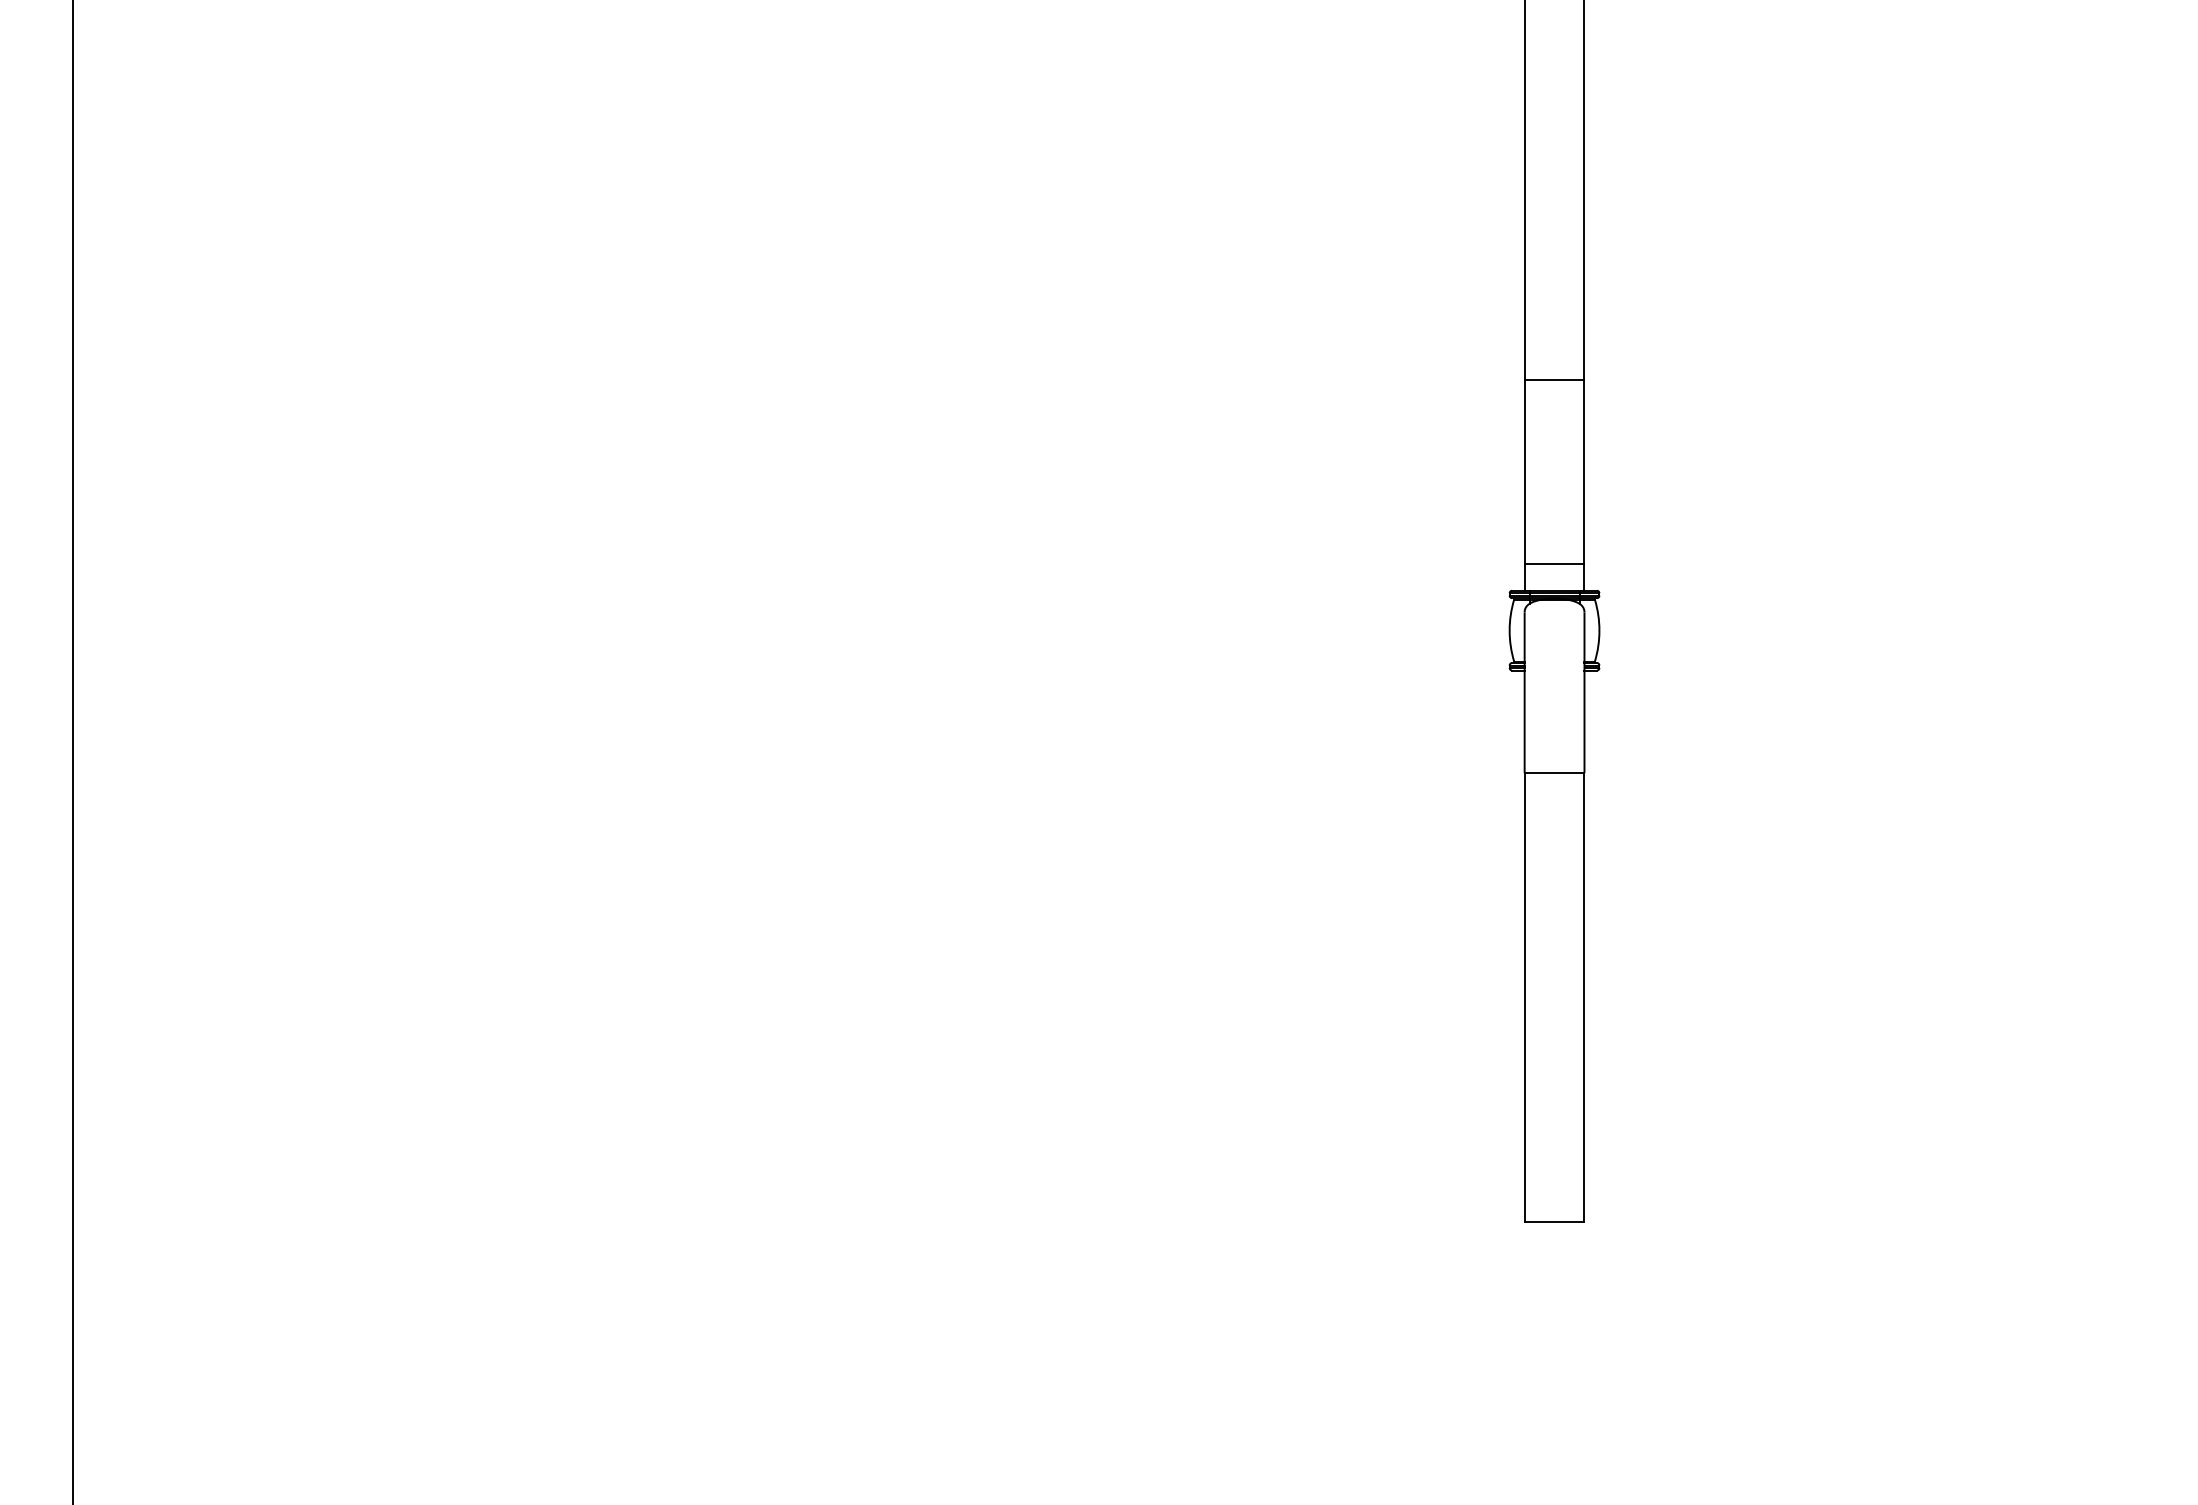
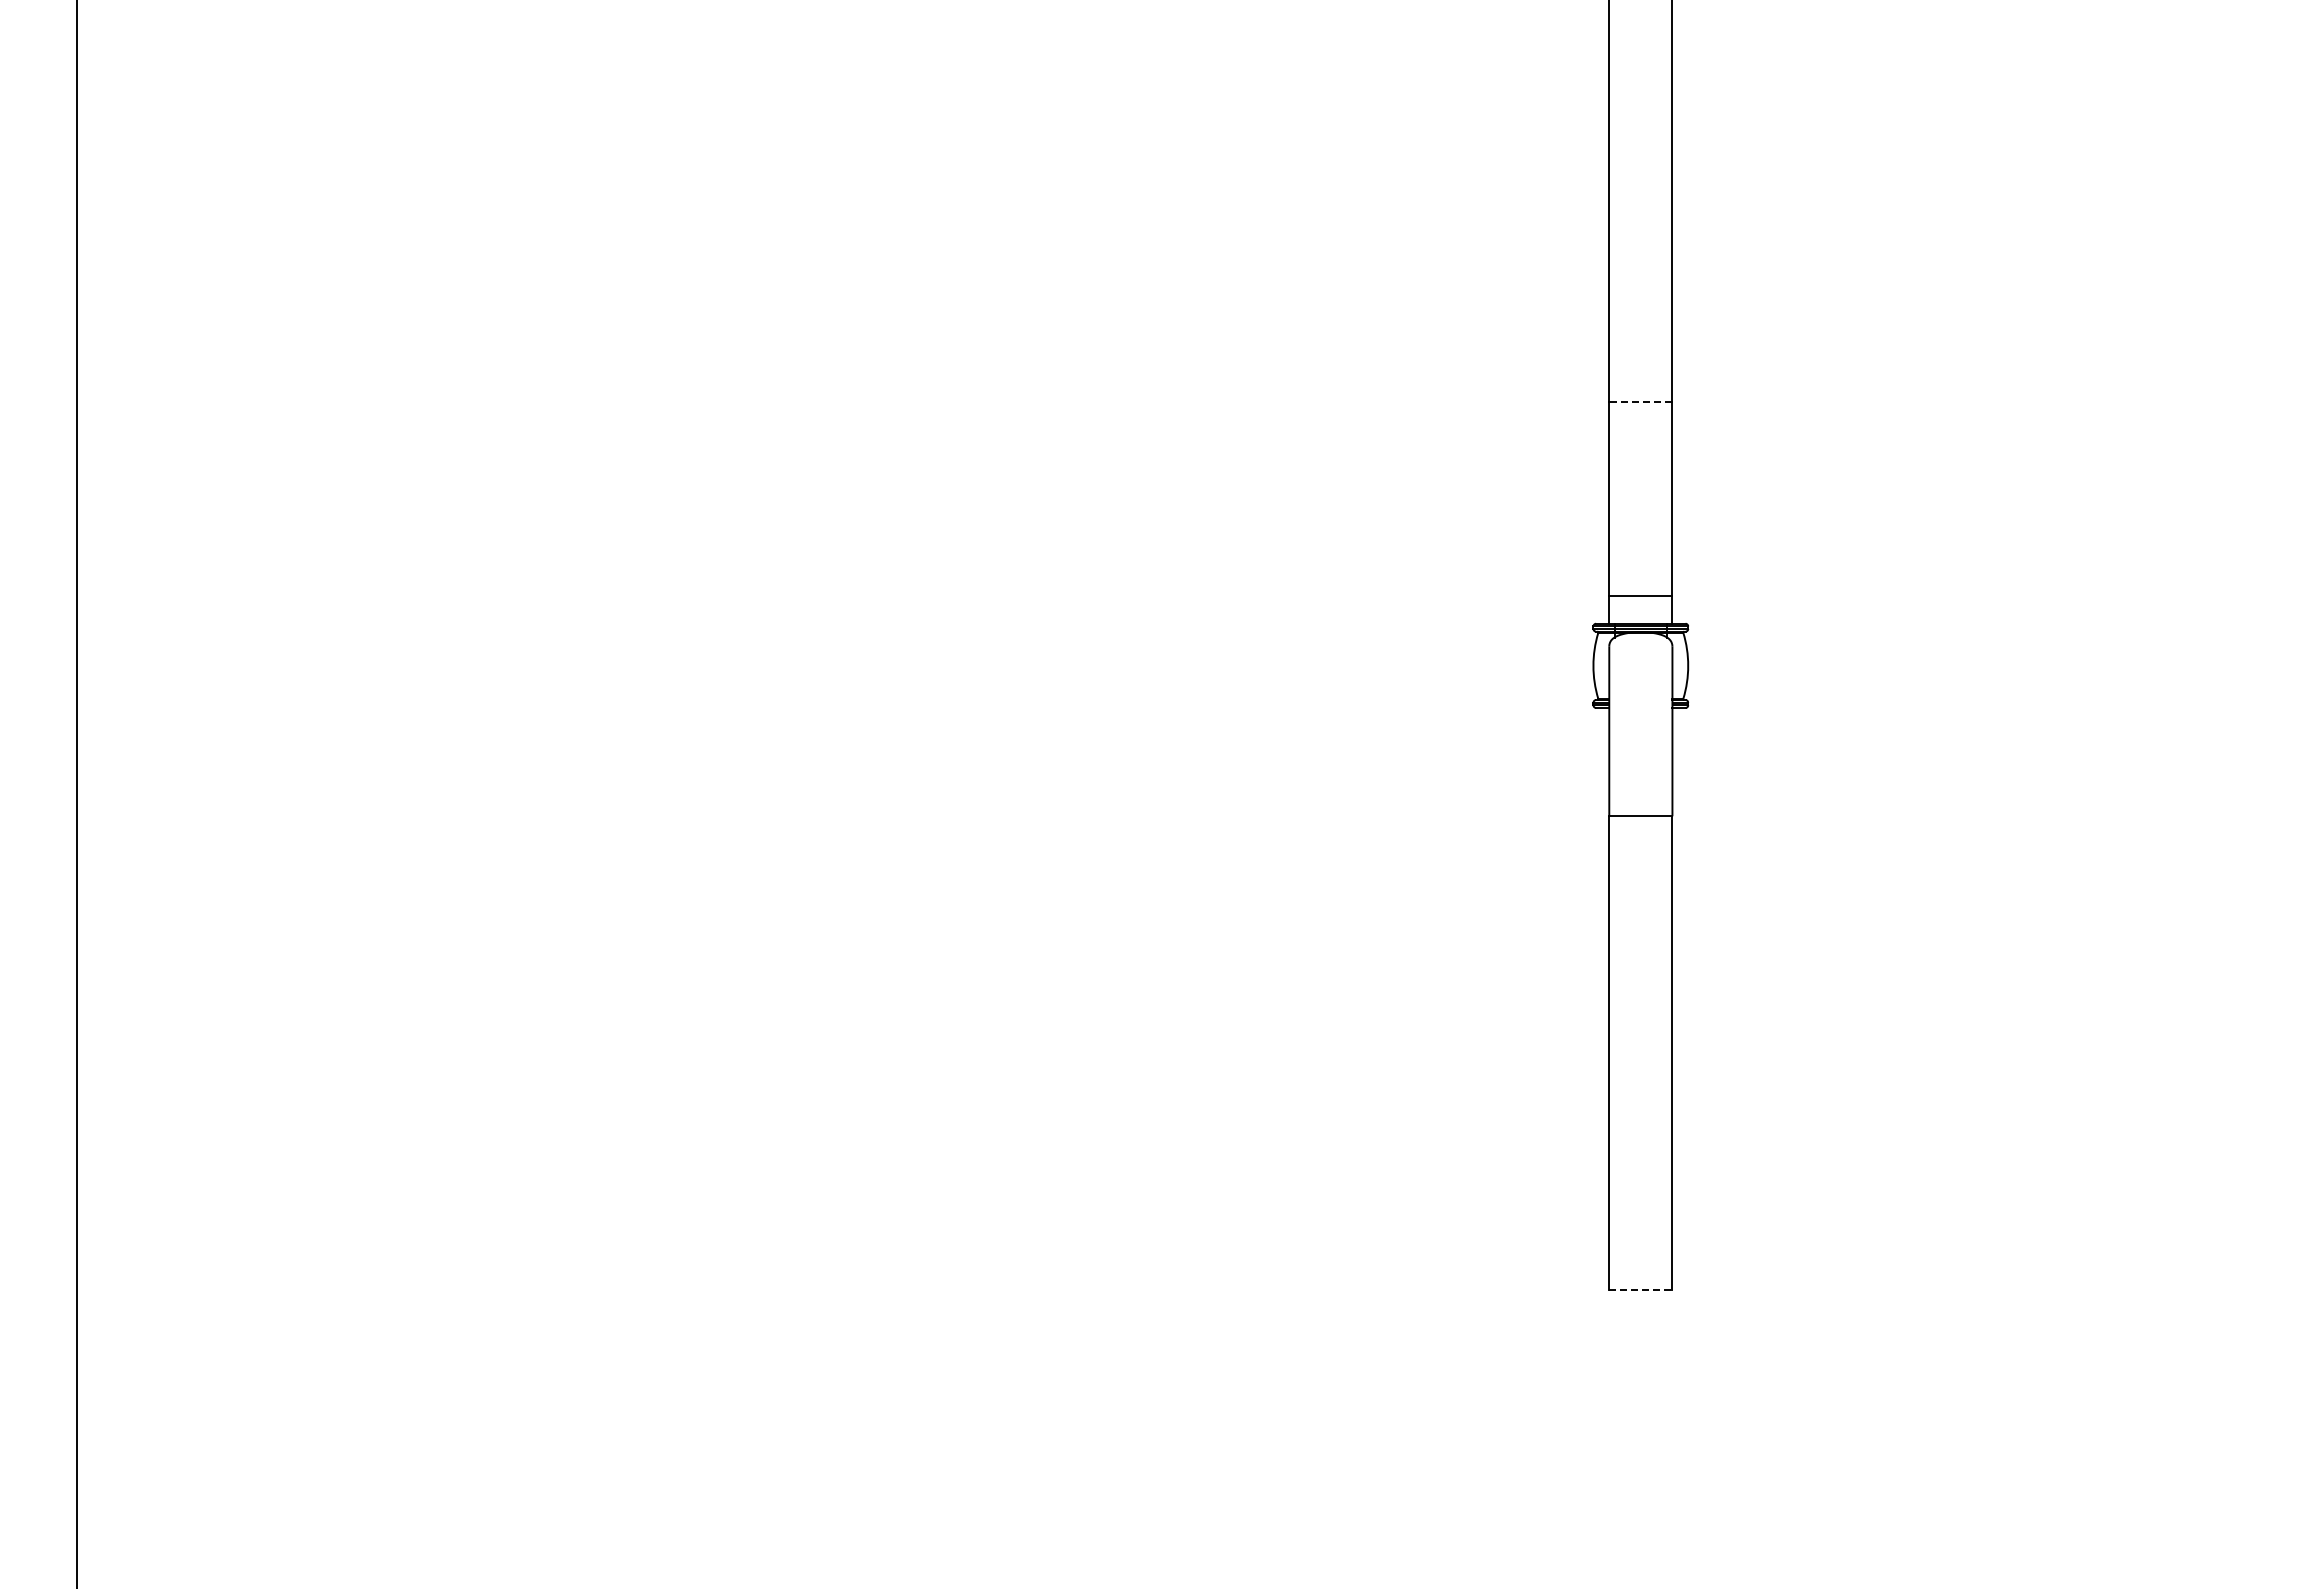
line: (1554, 380) -> (1640, 401), solid -> dashed
line: (1554, 1222) -> (1640, 1290), solid -> dashed

